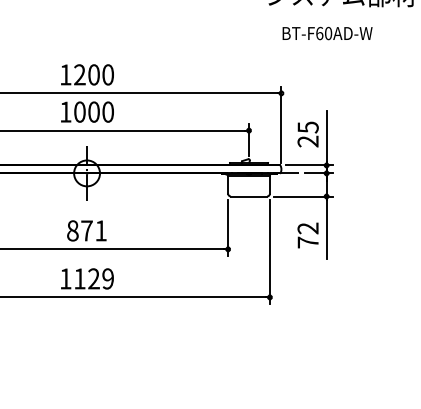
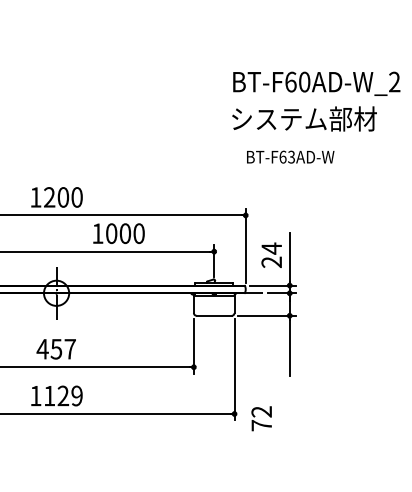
text: (328, 32) -> (291, 156), BT-F60AD-W -> BT-F63AD-W
text: (86, 111) -> (118, 233), moved
text: (307, 127) -> (271, 248), 25 -> 24
text: (85, 230) -> (55, 348), 871 -> 457
text: (307, 235) -> (261, 418), moved

